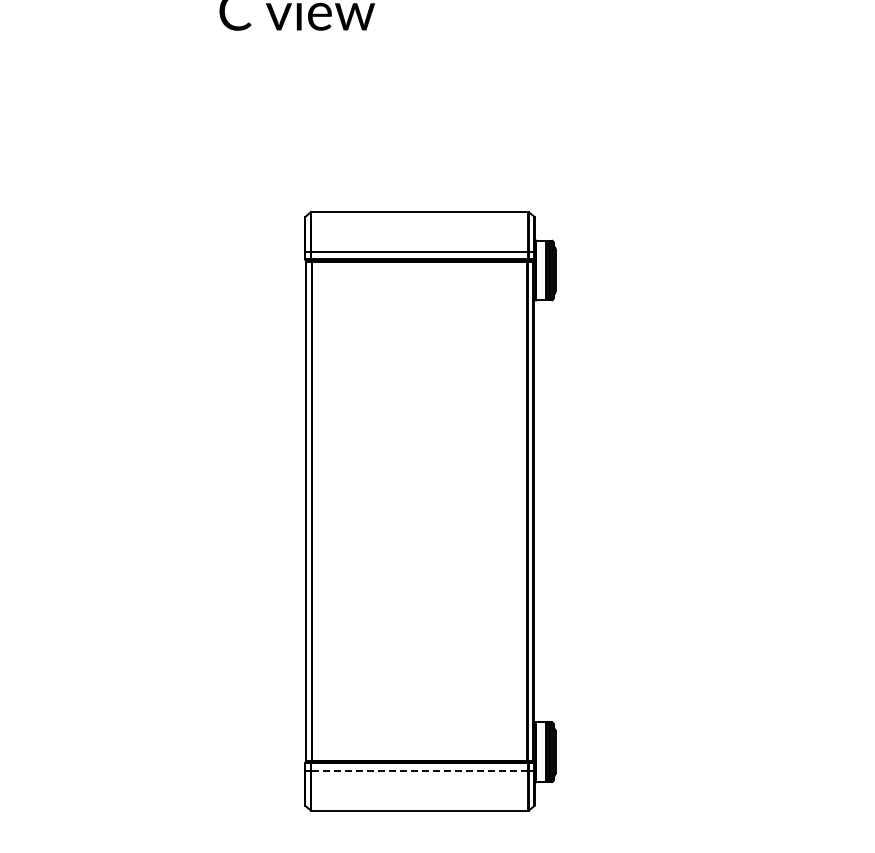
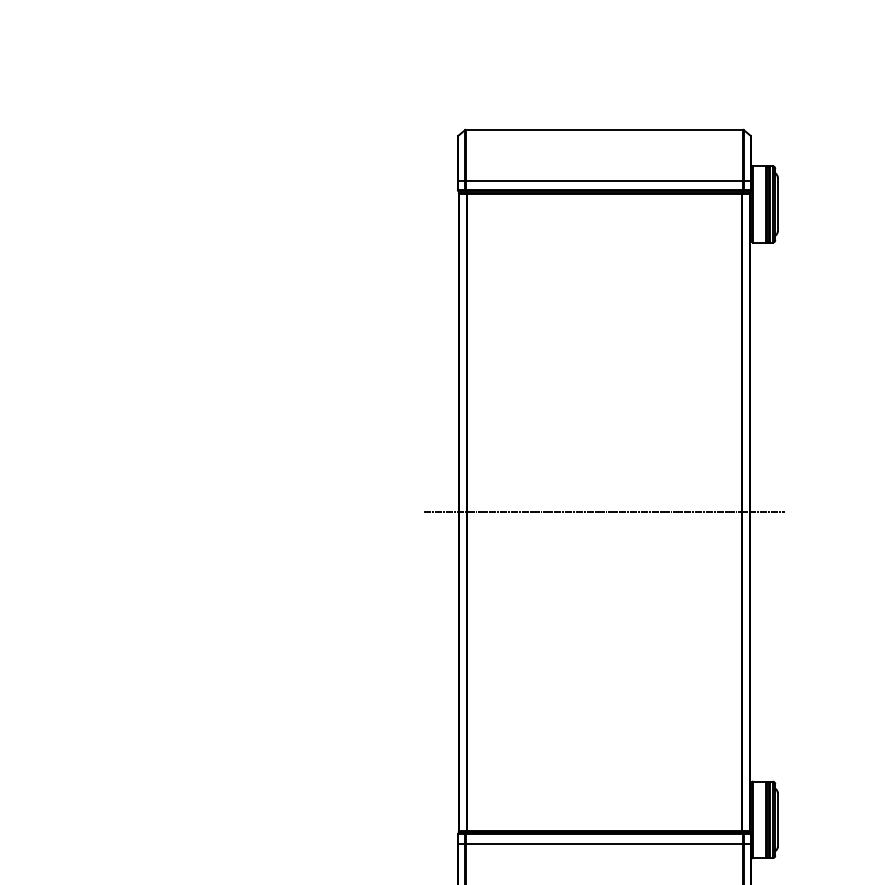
line: (419, 511) -> (603, 512), added
line: (419, 770) -> (603, 843), dashed -> solid

